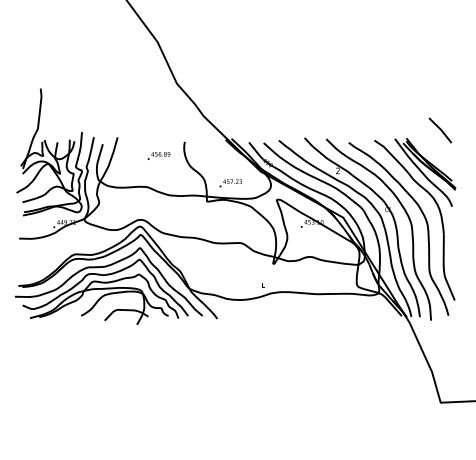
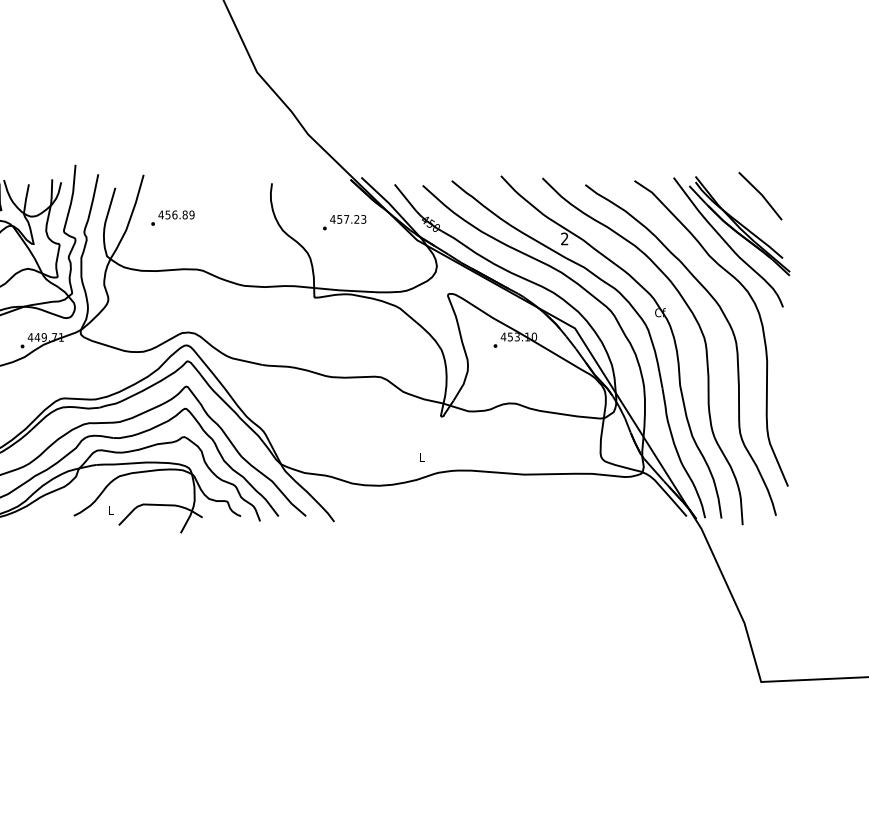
line: (440, 130) -> (760, 196), moved
text: (158, 155) -> (172, 217), moved
text: (230, 183) -> (344, 222), moved

